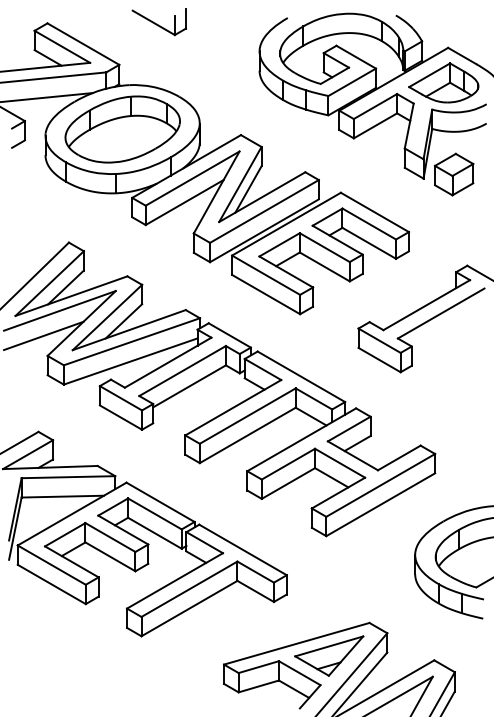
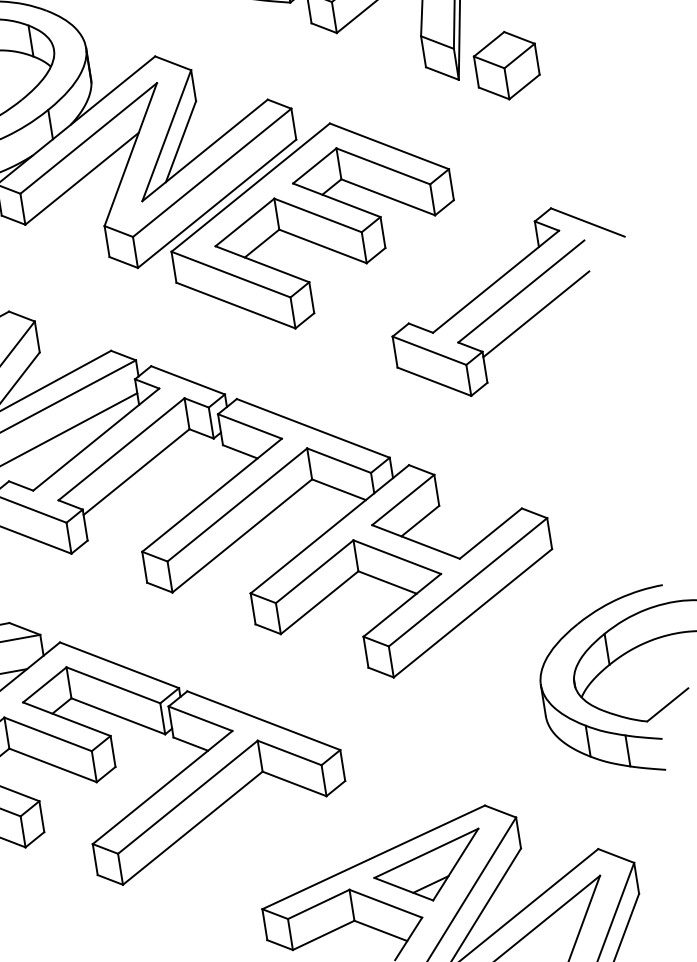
line: (447, 328) -> (535, 313), added

